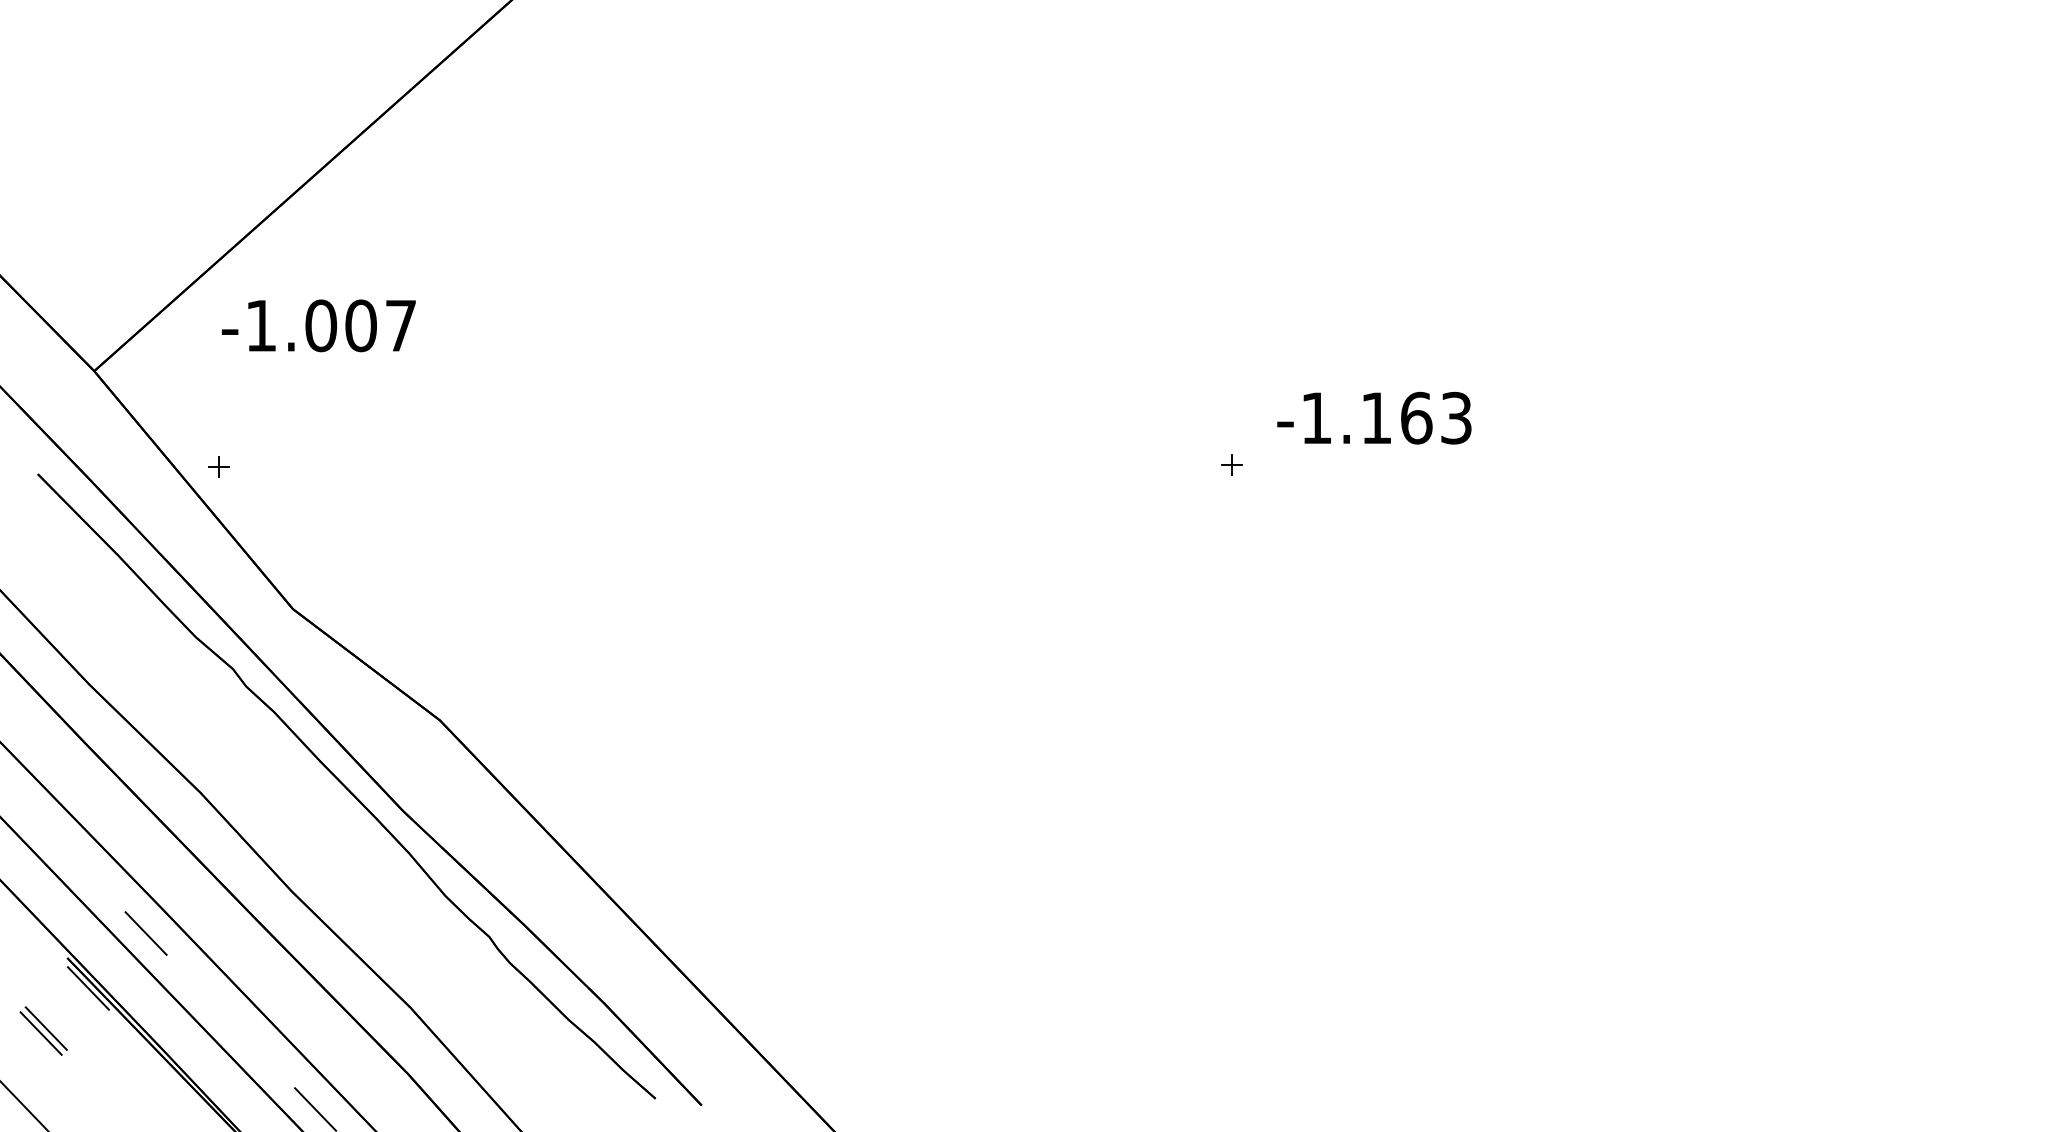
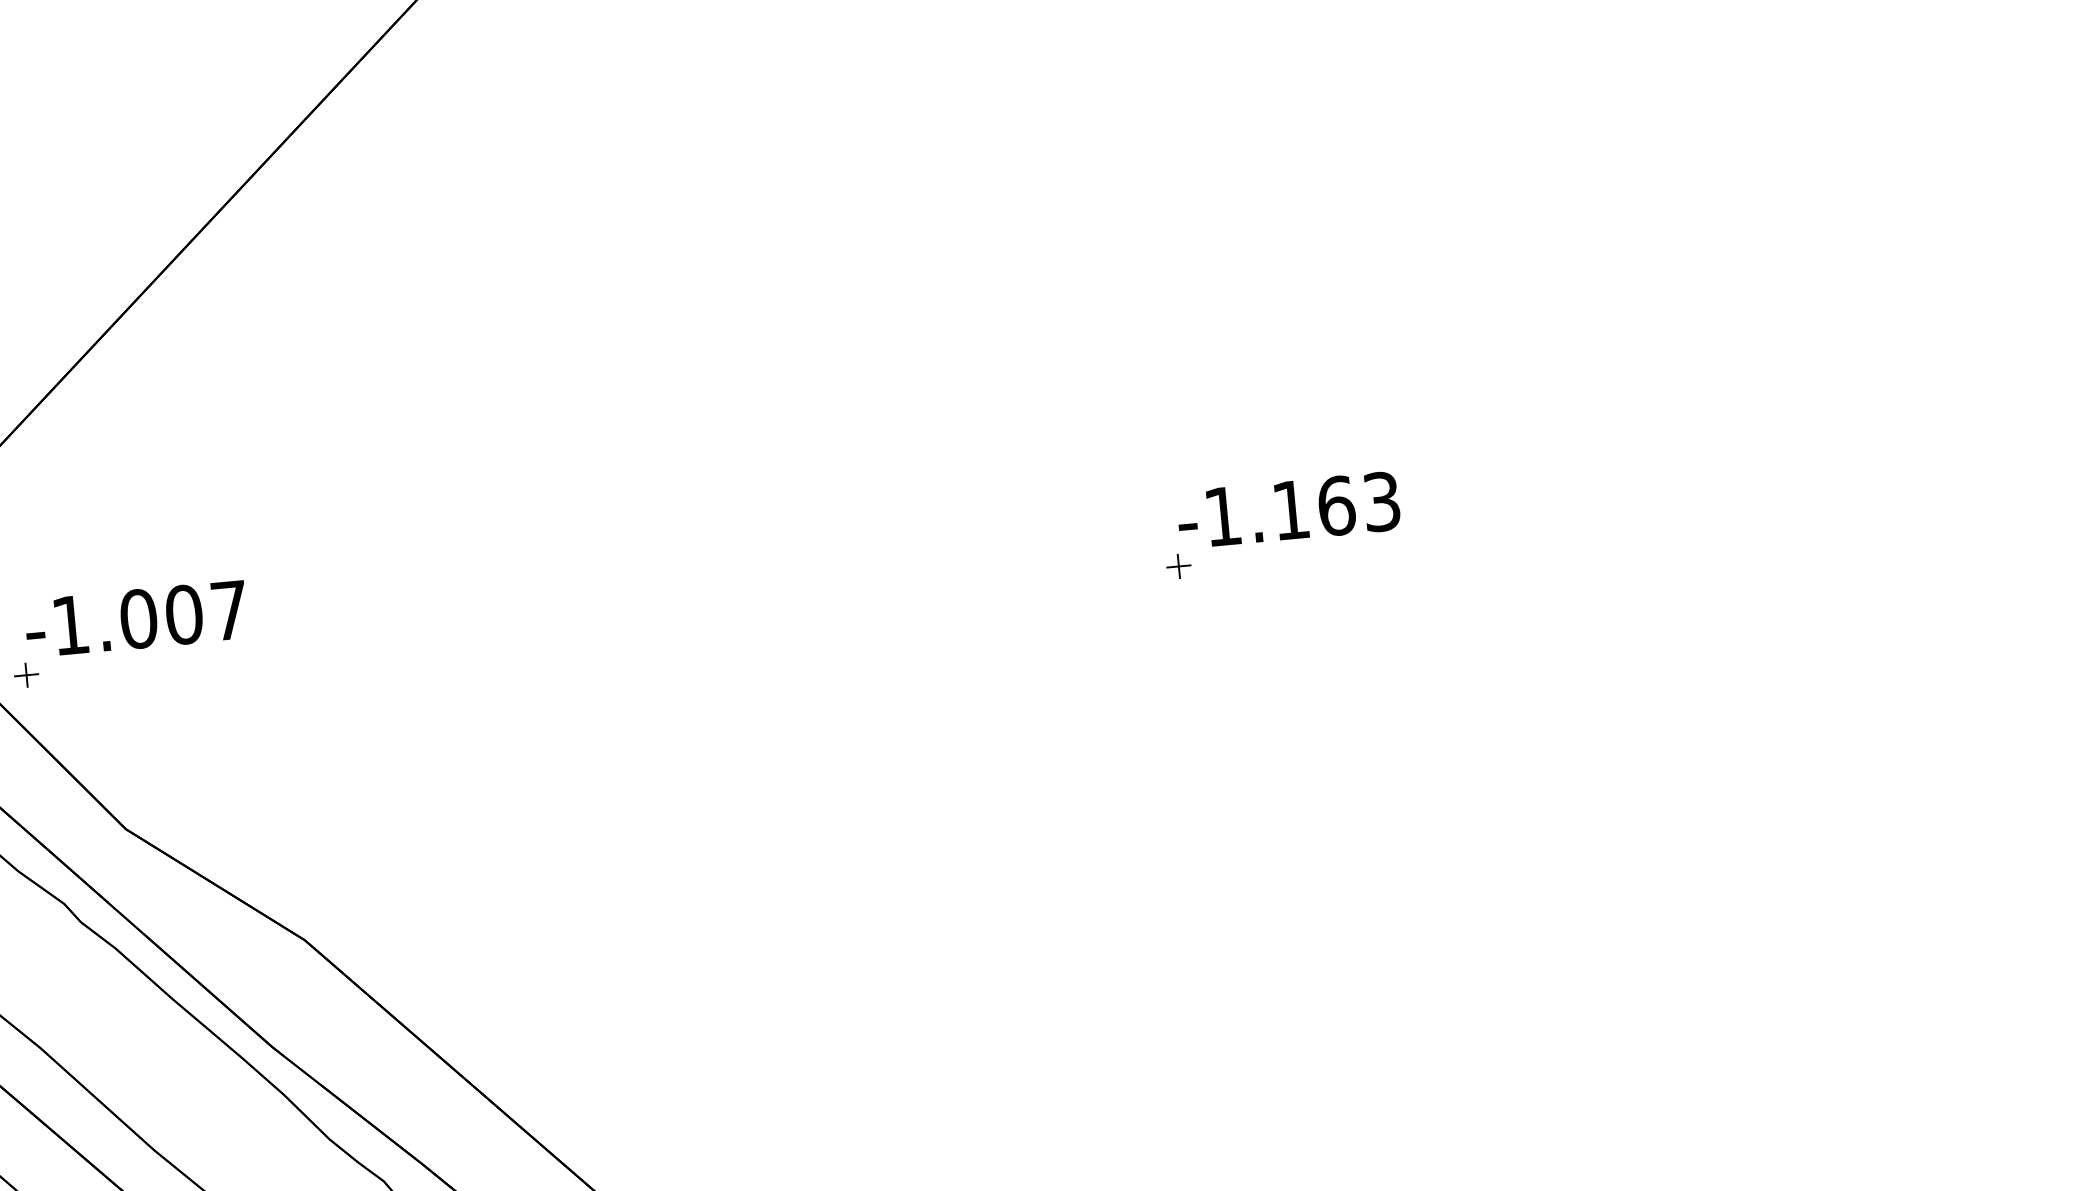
text: (318, 325) -> (135, 618), moved
text: (1374, 417) -> (1288, 509), moved

